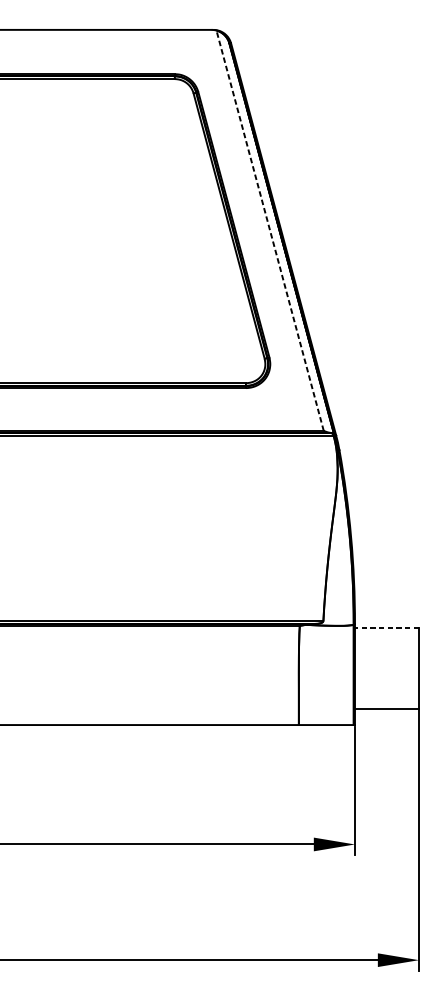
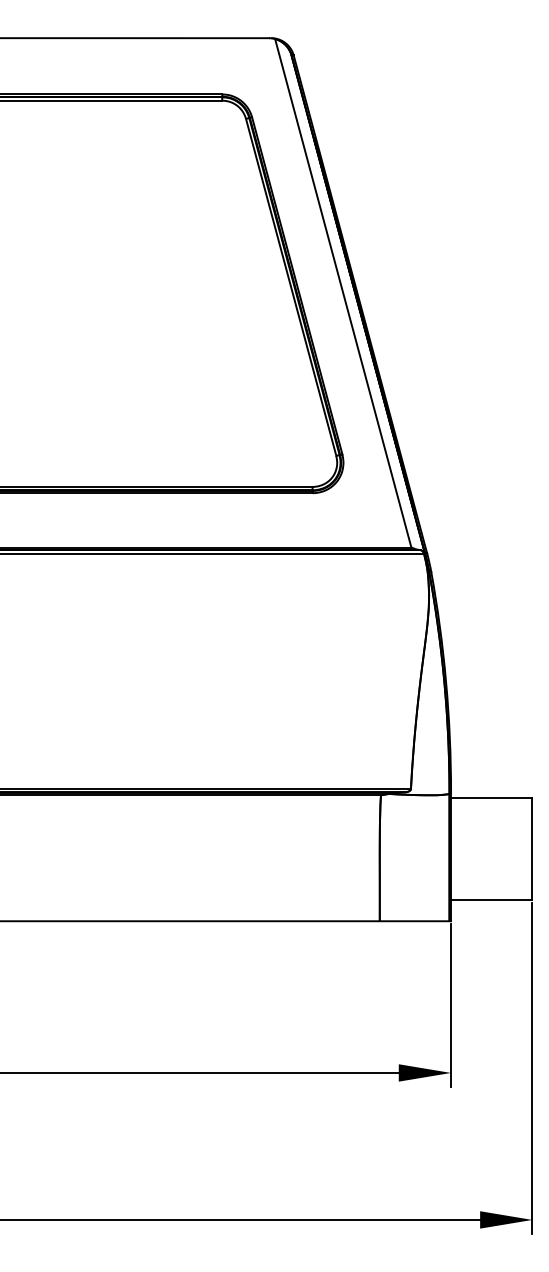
line: (270, 230) -> (343, 292), dashed -> solid
line: (386, 628) -> (491, 798), dashed -> solid

